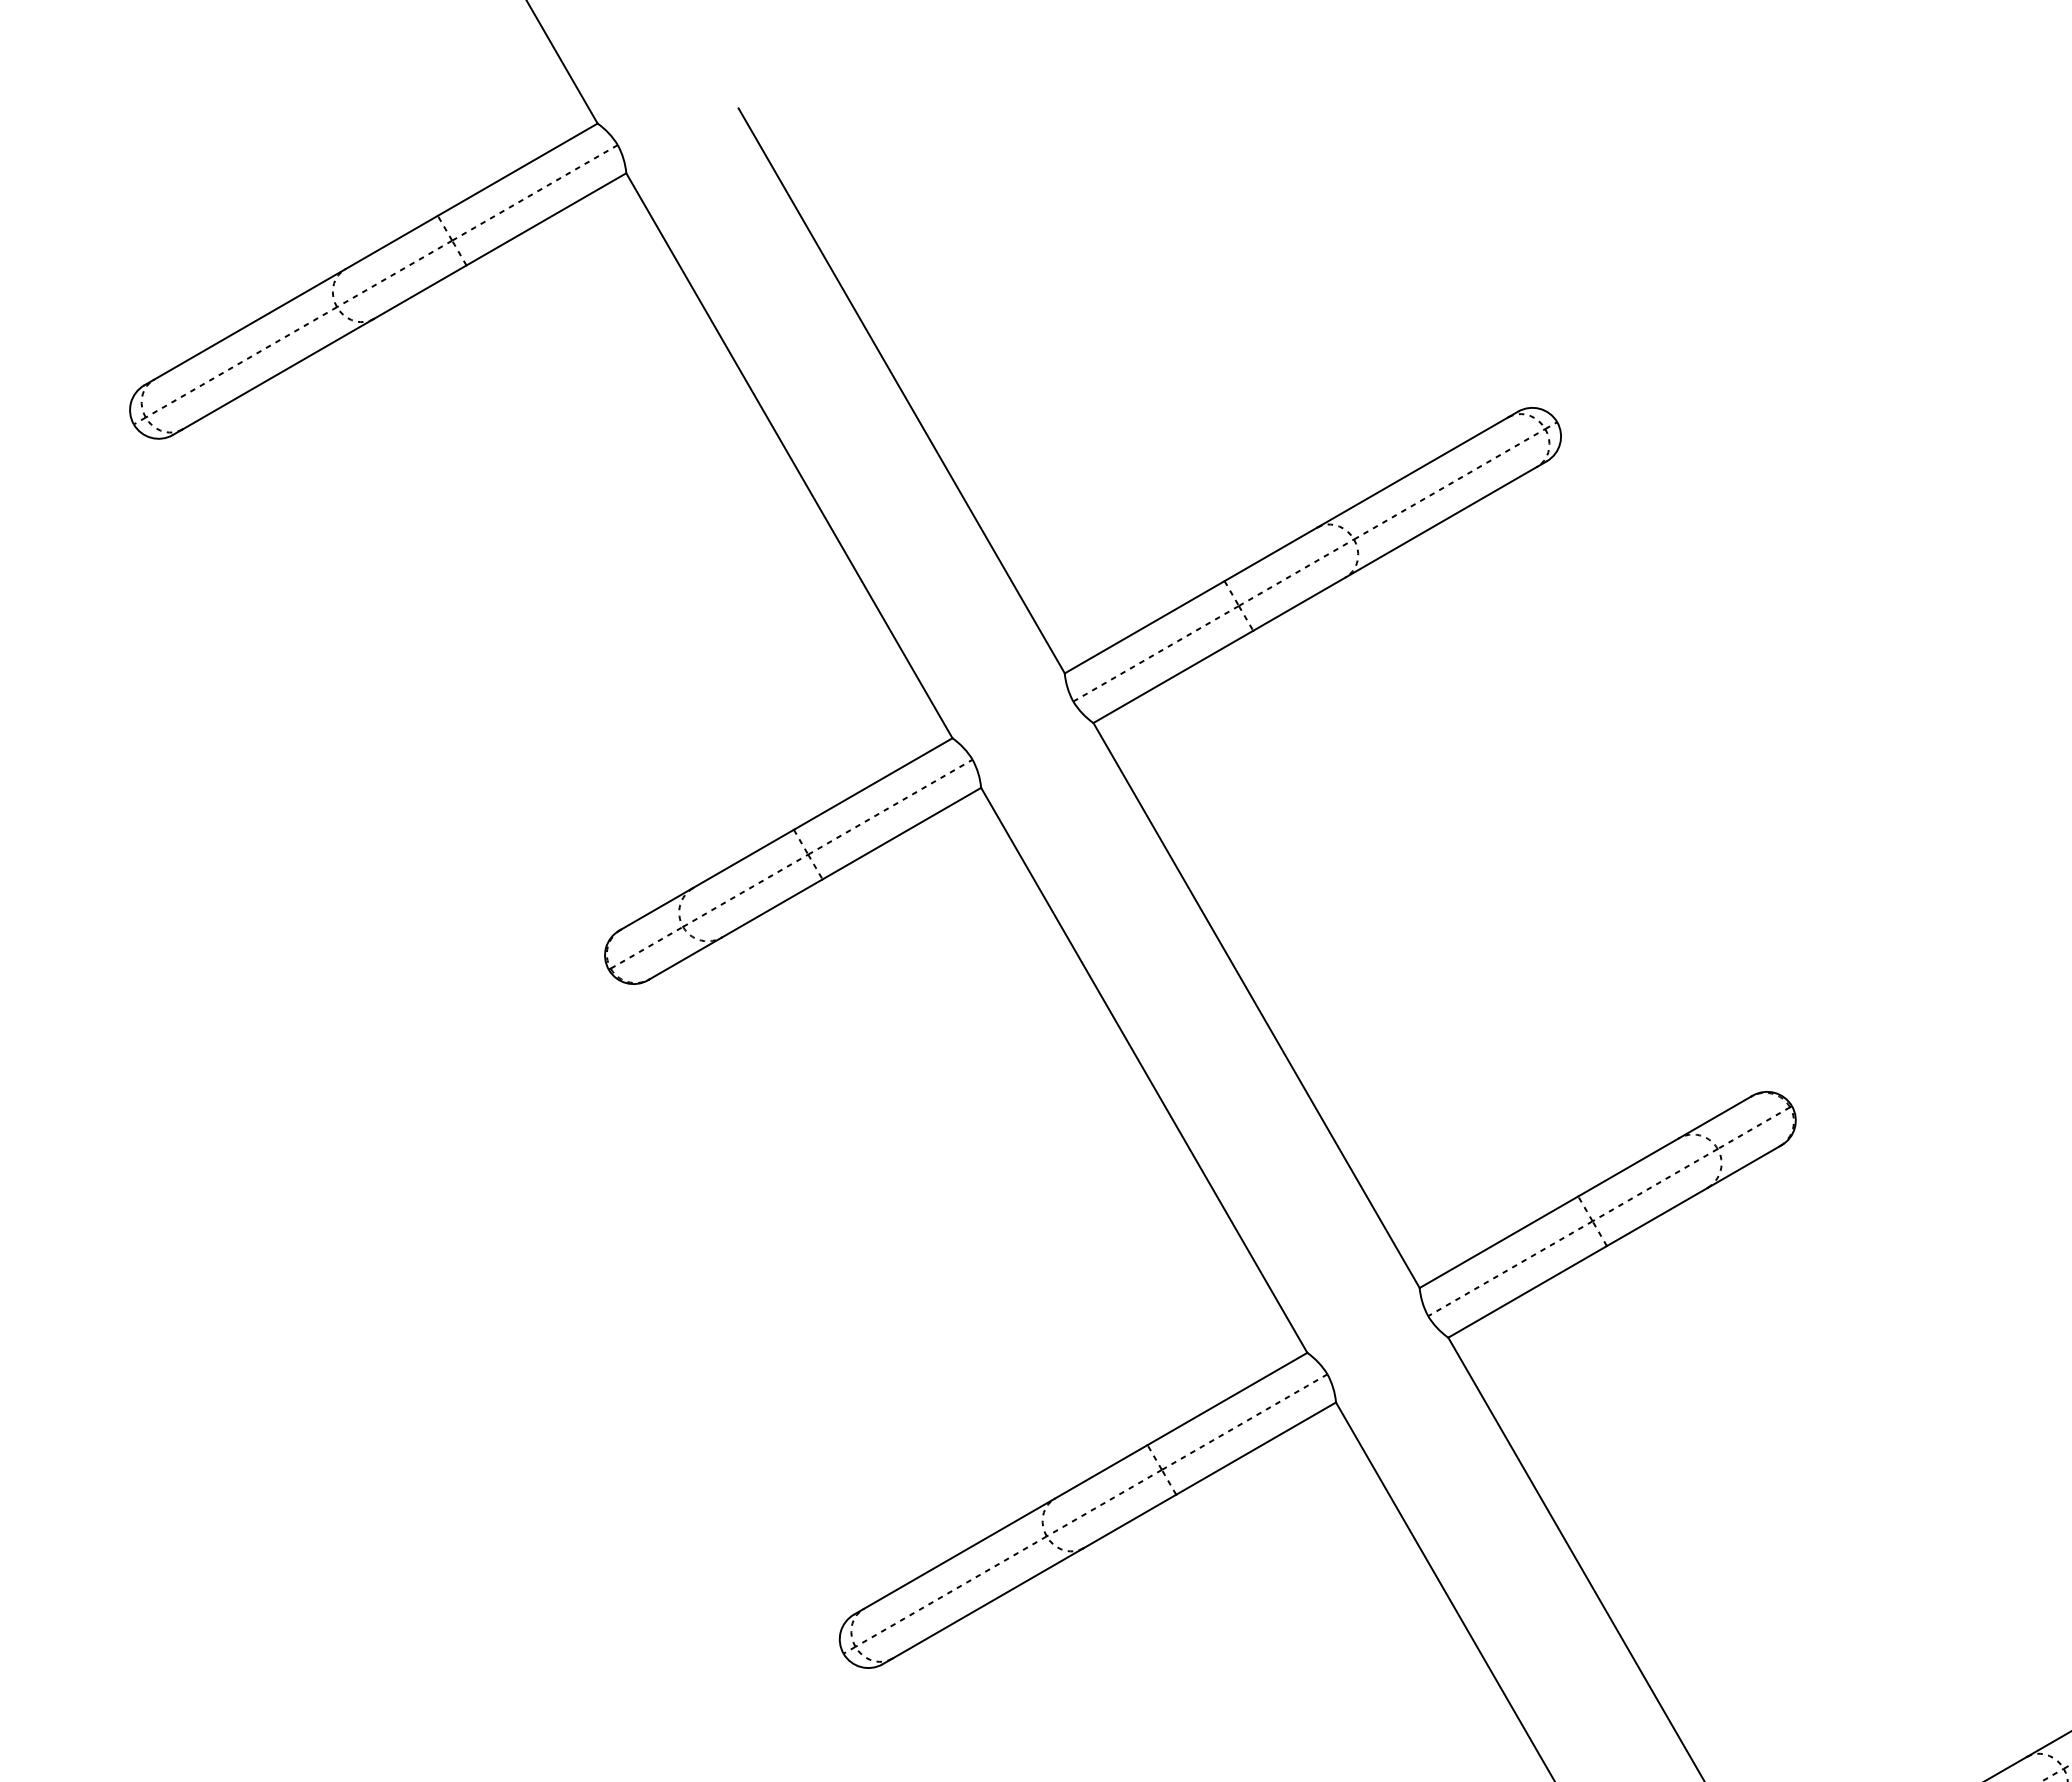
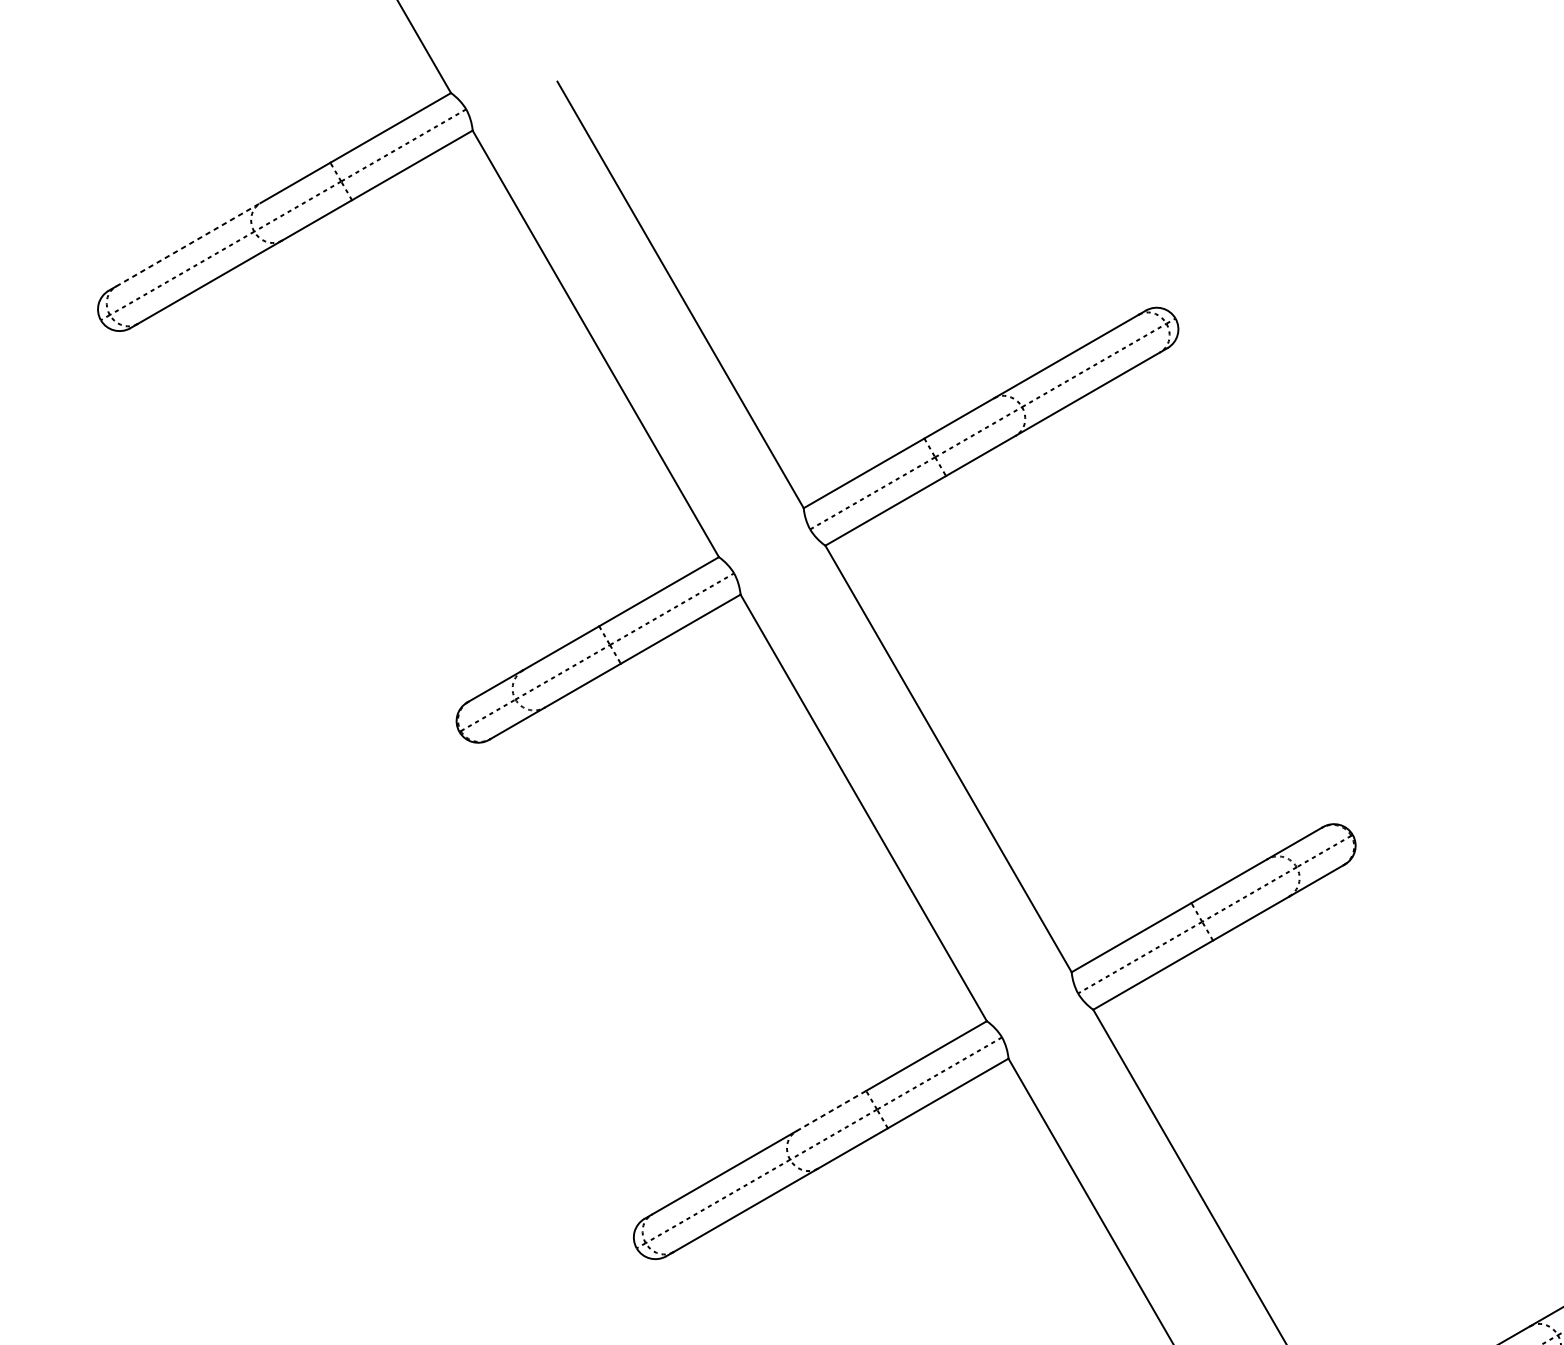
line: (250, 324) -> (188, 244), solid -> dashed
line: (1101, 1471) -> (831, 1110), solid -> dashed

